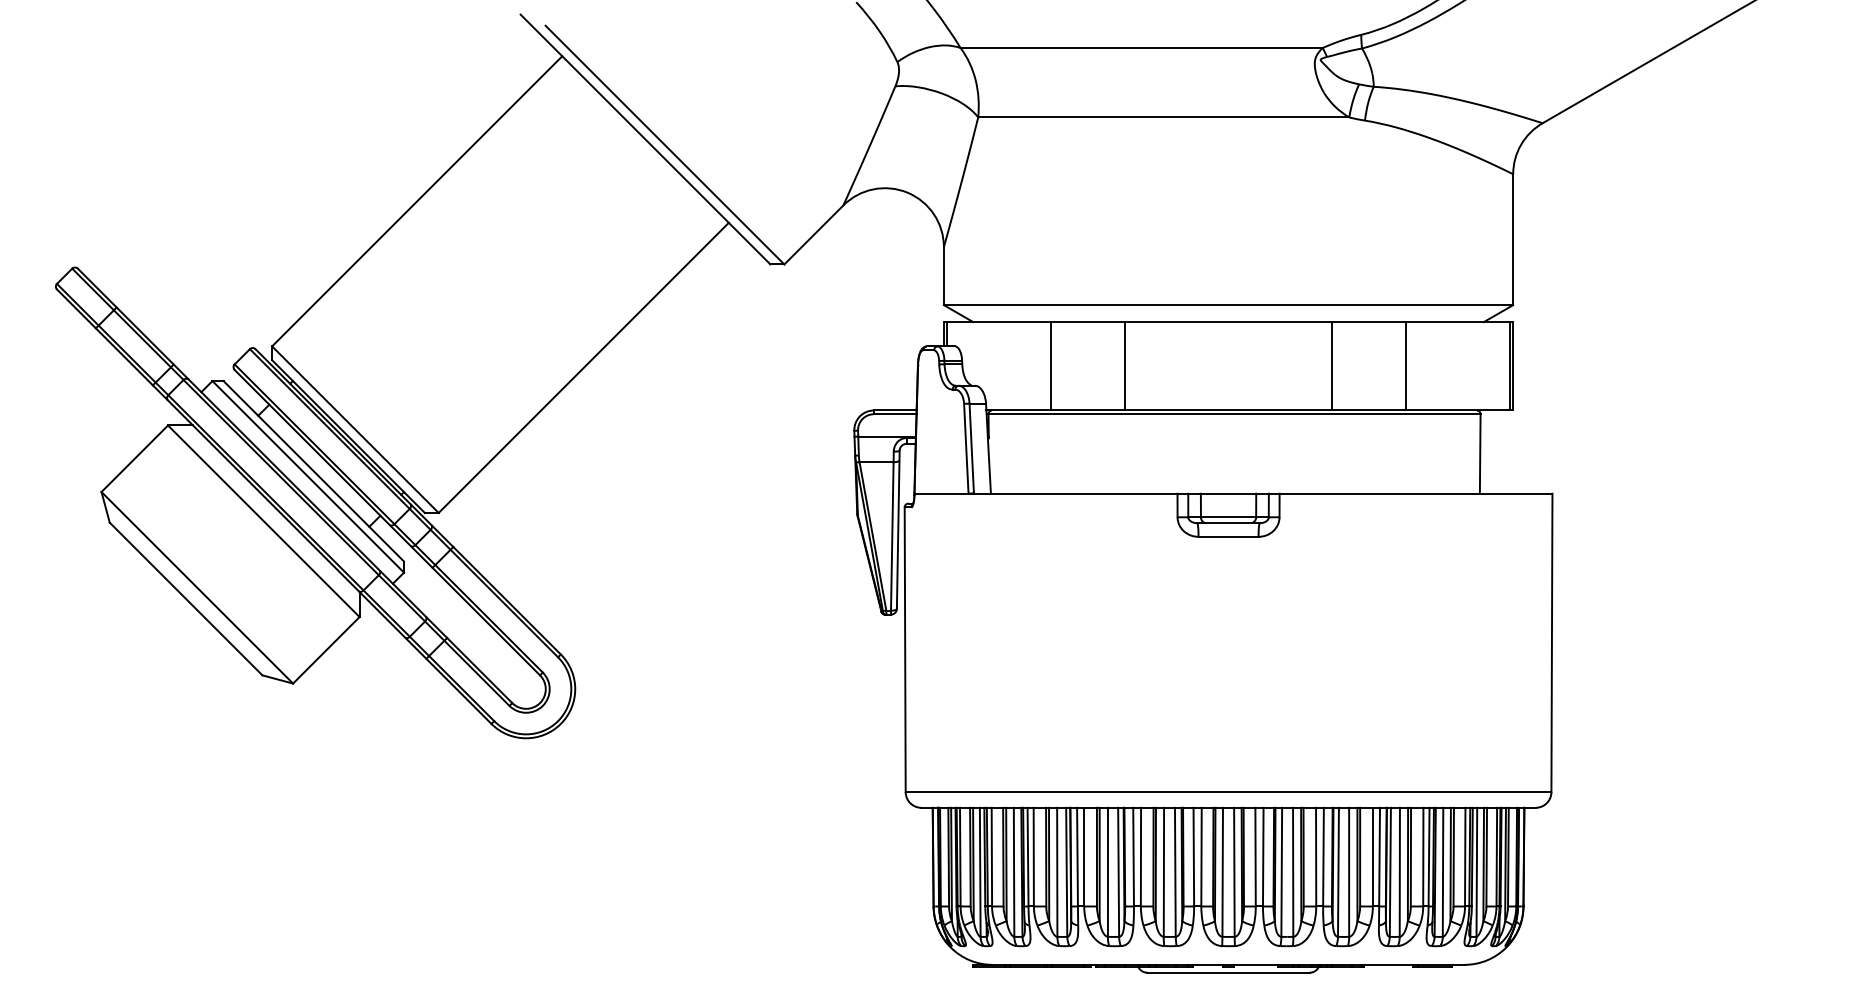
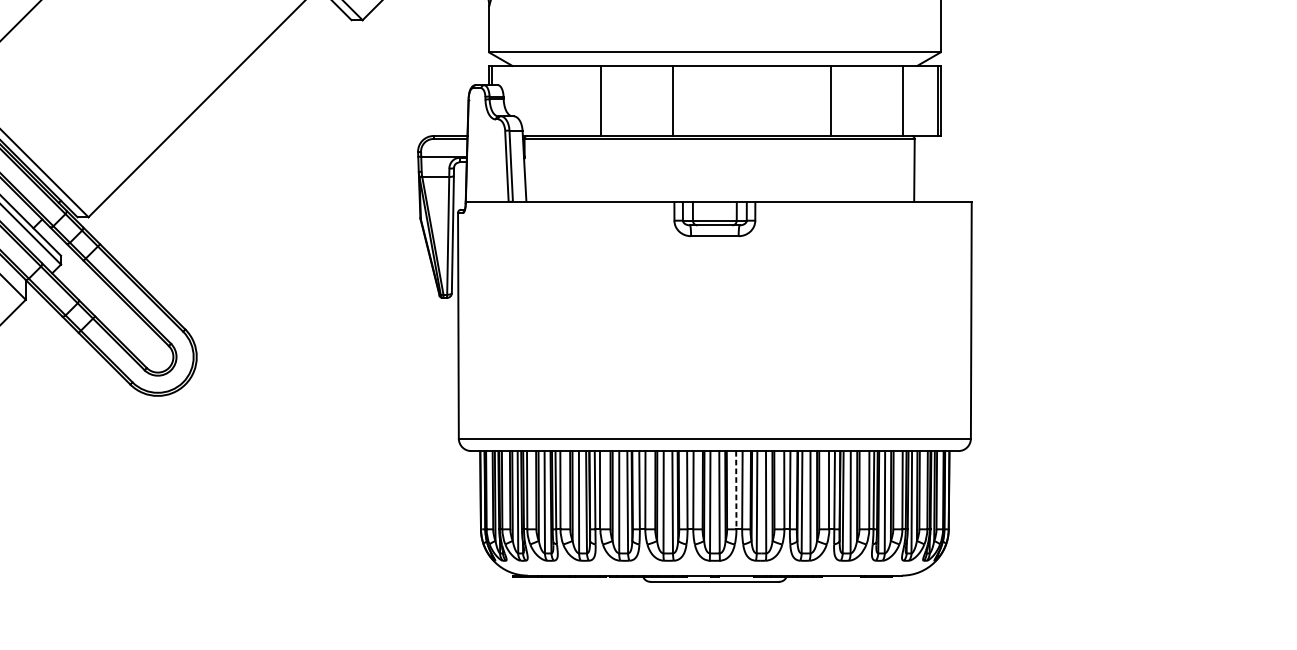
line: (1050, 366) -> (600, 101), moved
line: (1124, 366) -> (672, 101), moved
line: (1332, 366) -> (831, 101), moved
line: (1406, 366) -> (903, 101), moved
line: (1255, 857) -> (736, 490), solid -> dashed

